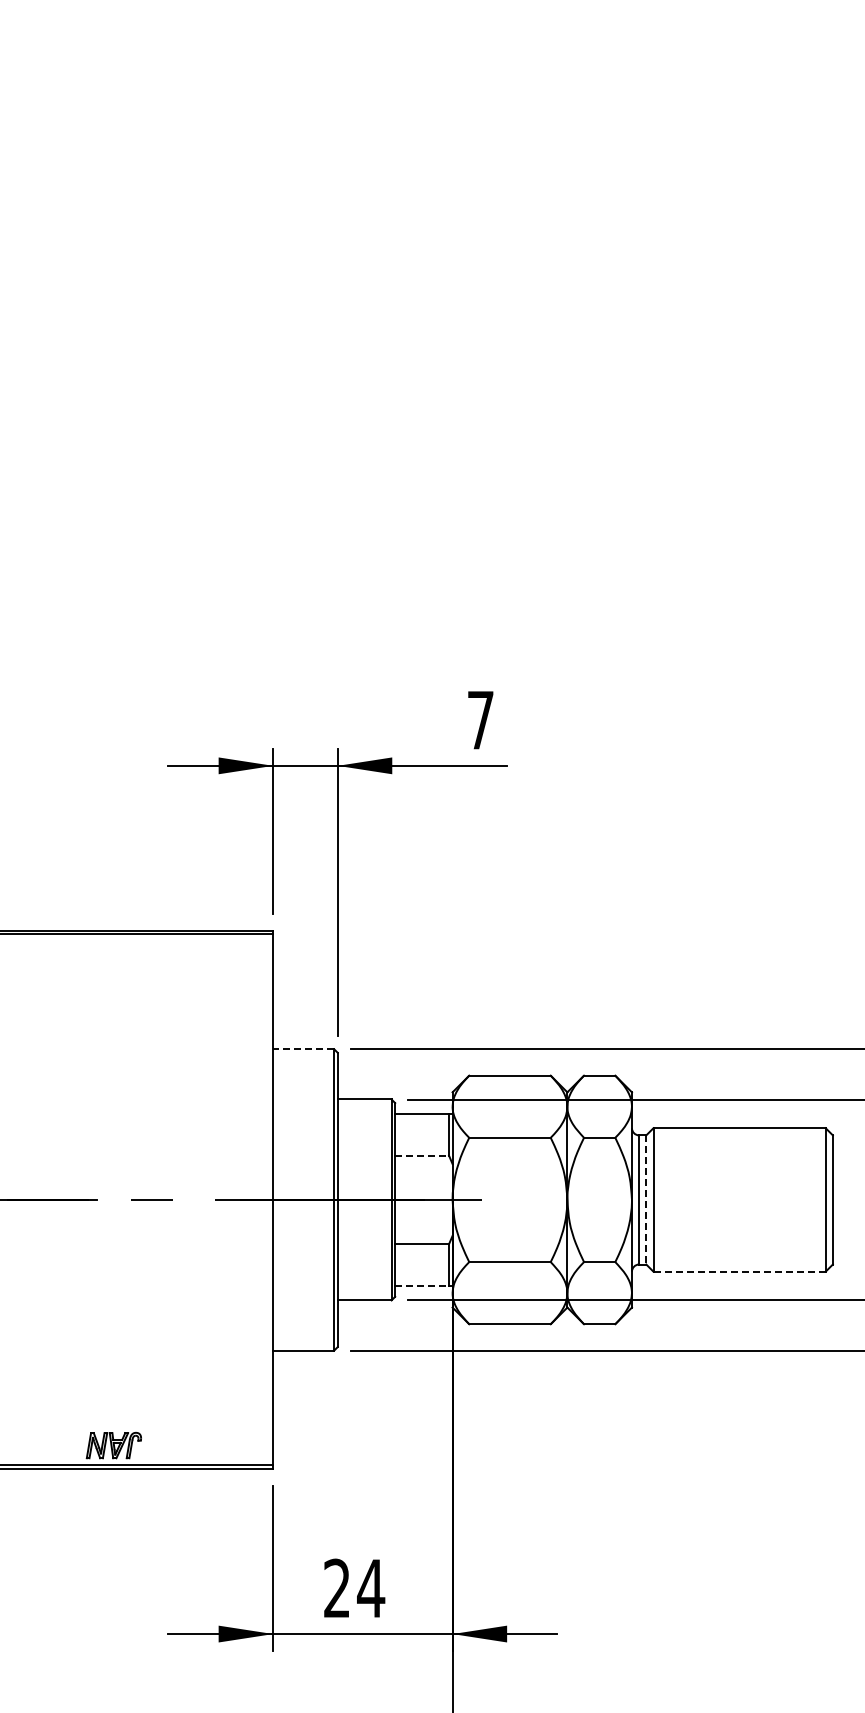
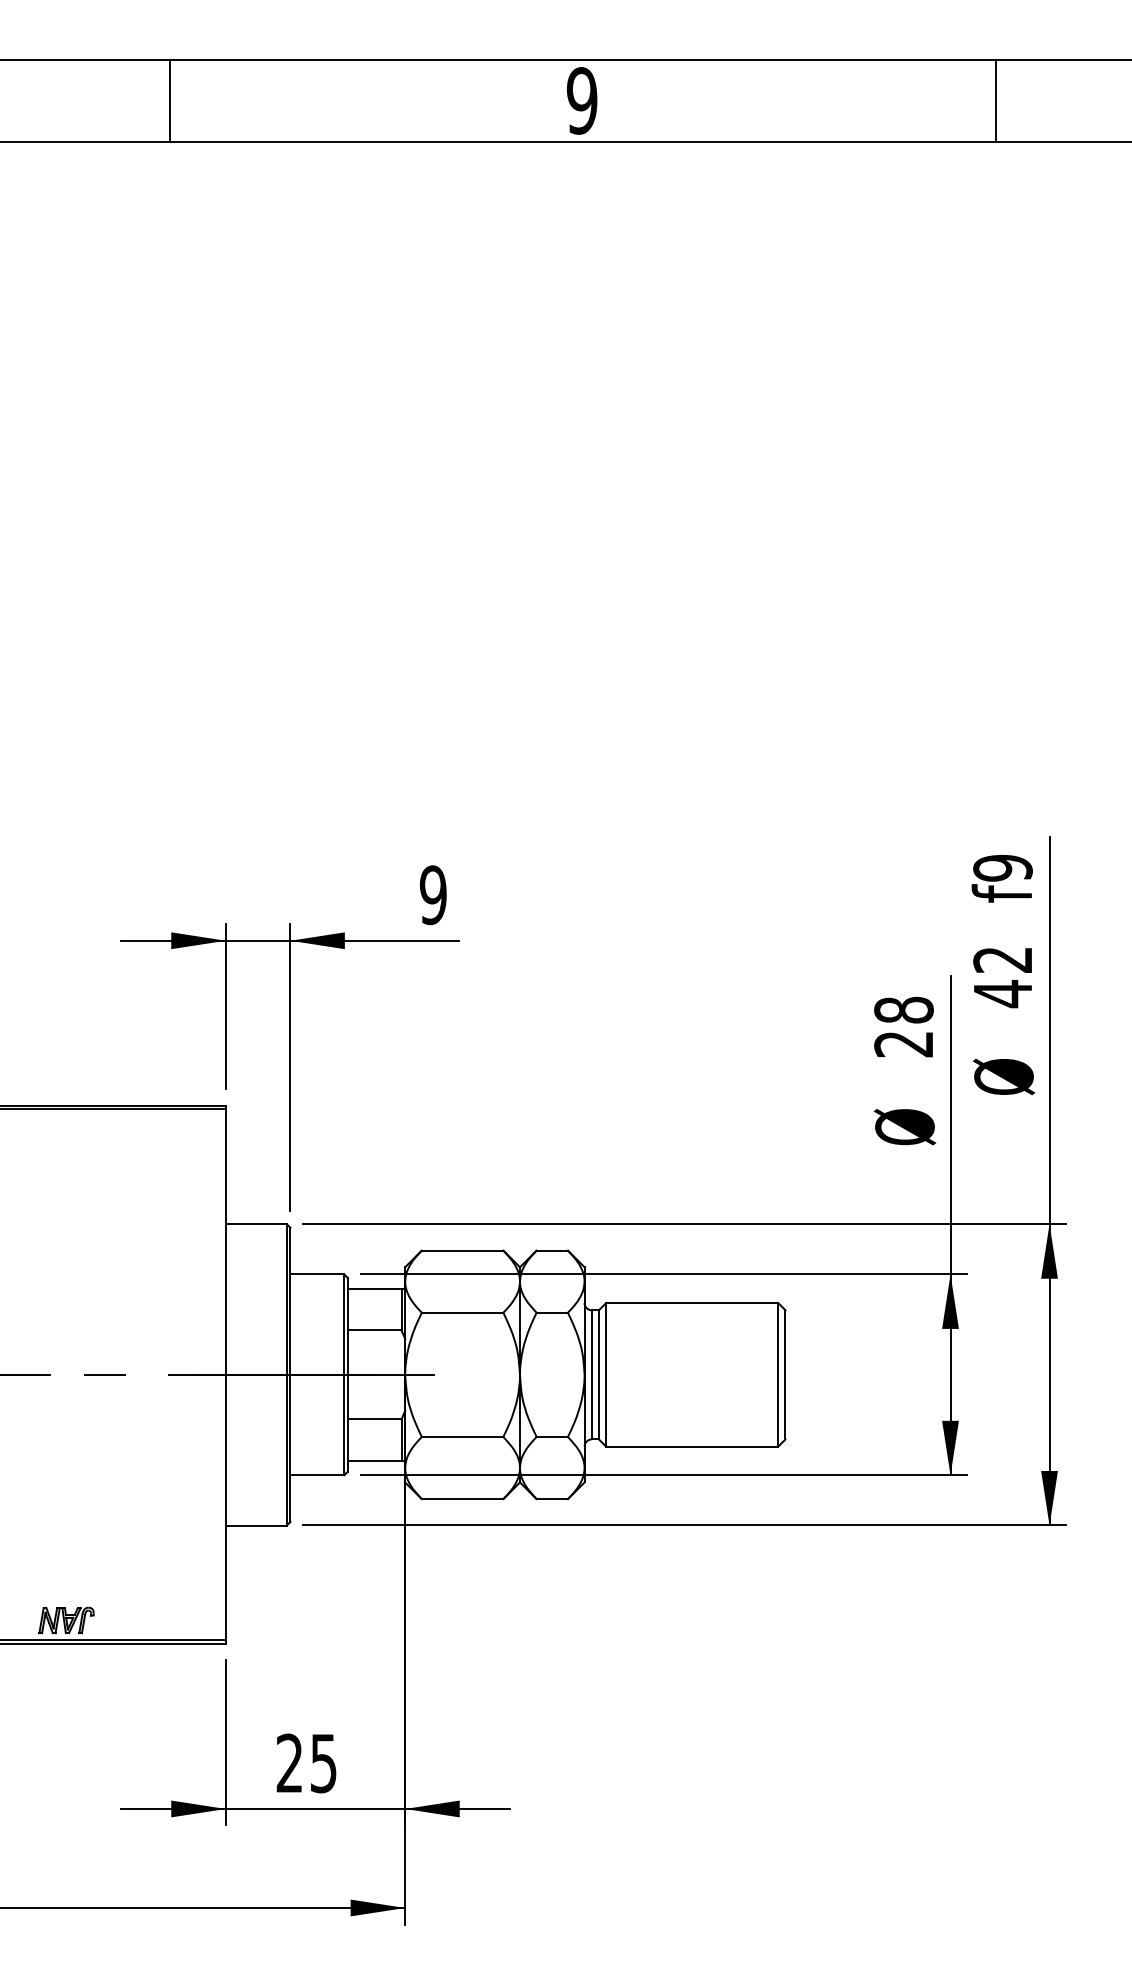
text: (479, 720) -> (432, 895), 7 -> 9
line: (302, 1049) -> (255, 1224), dashed -> solid
line: (421, 1155) -> (374, 1330), dashed -> solid
line: (645, 1199) -> (598, 1374), dashed -> solid
line: (739, 1271) -> (692, 1446), dashed -> solid
line: (421, 1285) -> (374, 1460), dashed -> solid
text: (370, 1588) -> (323, 1763), 24 -> 25

